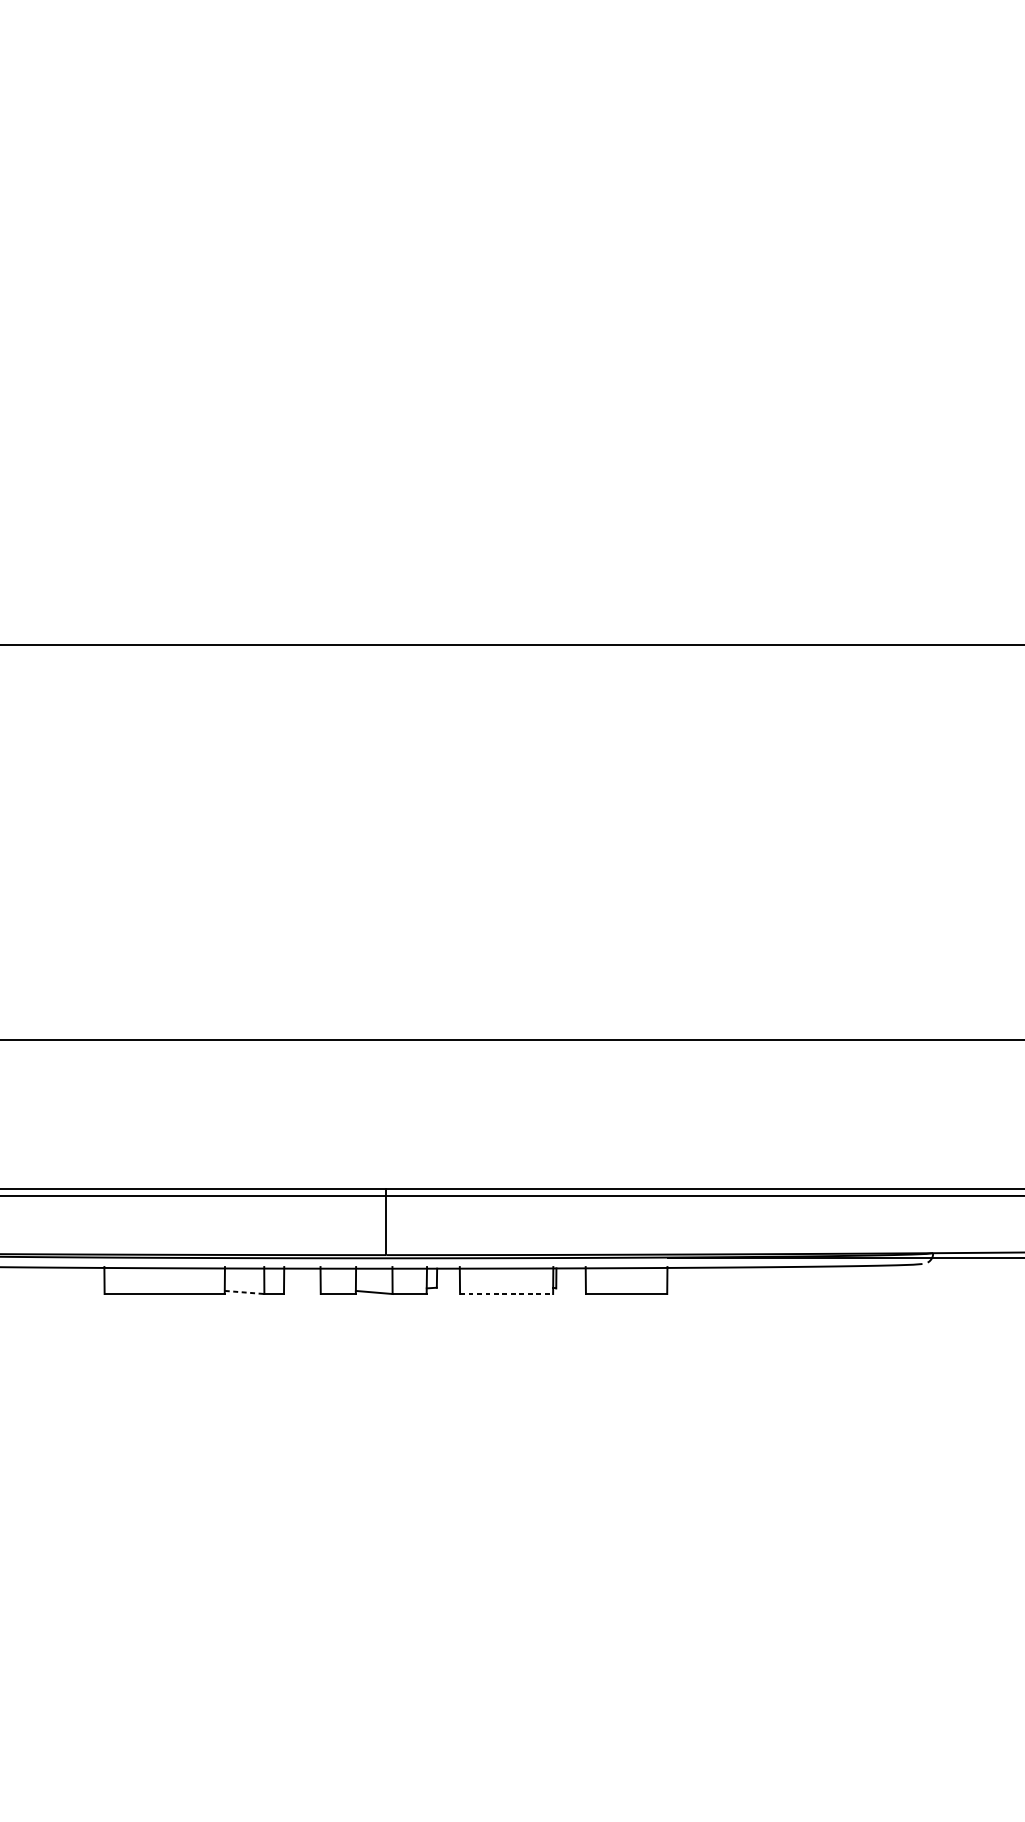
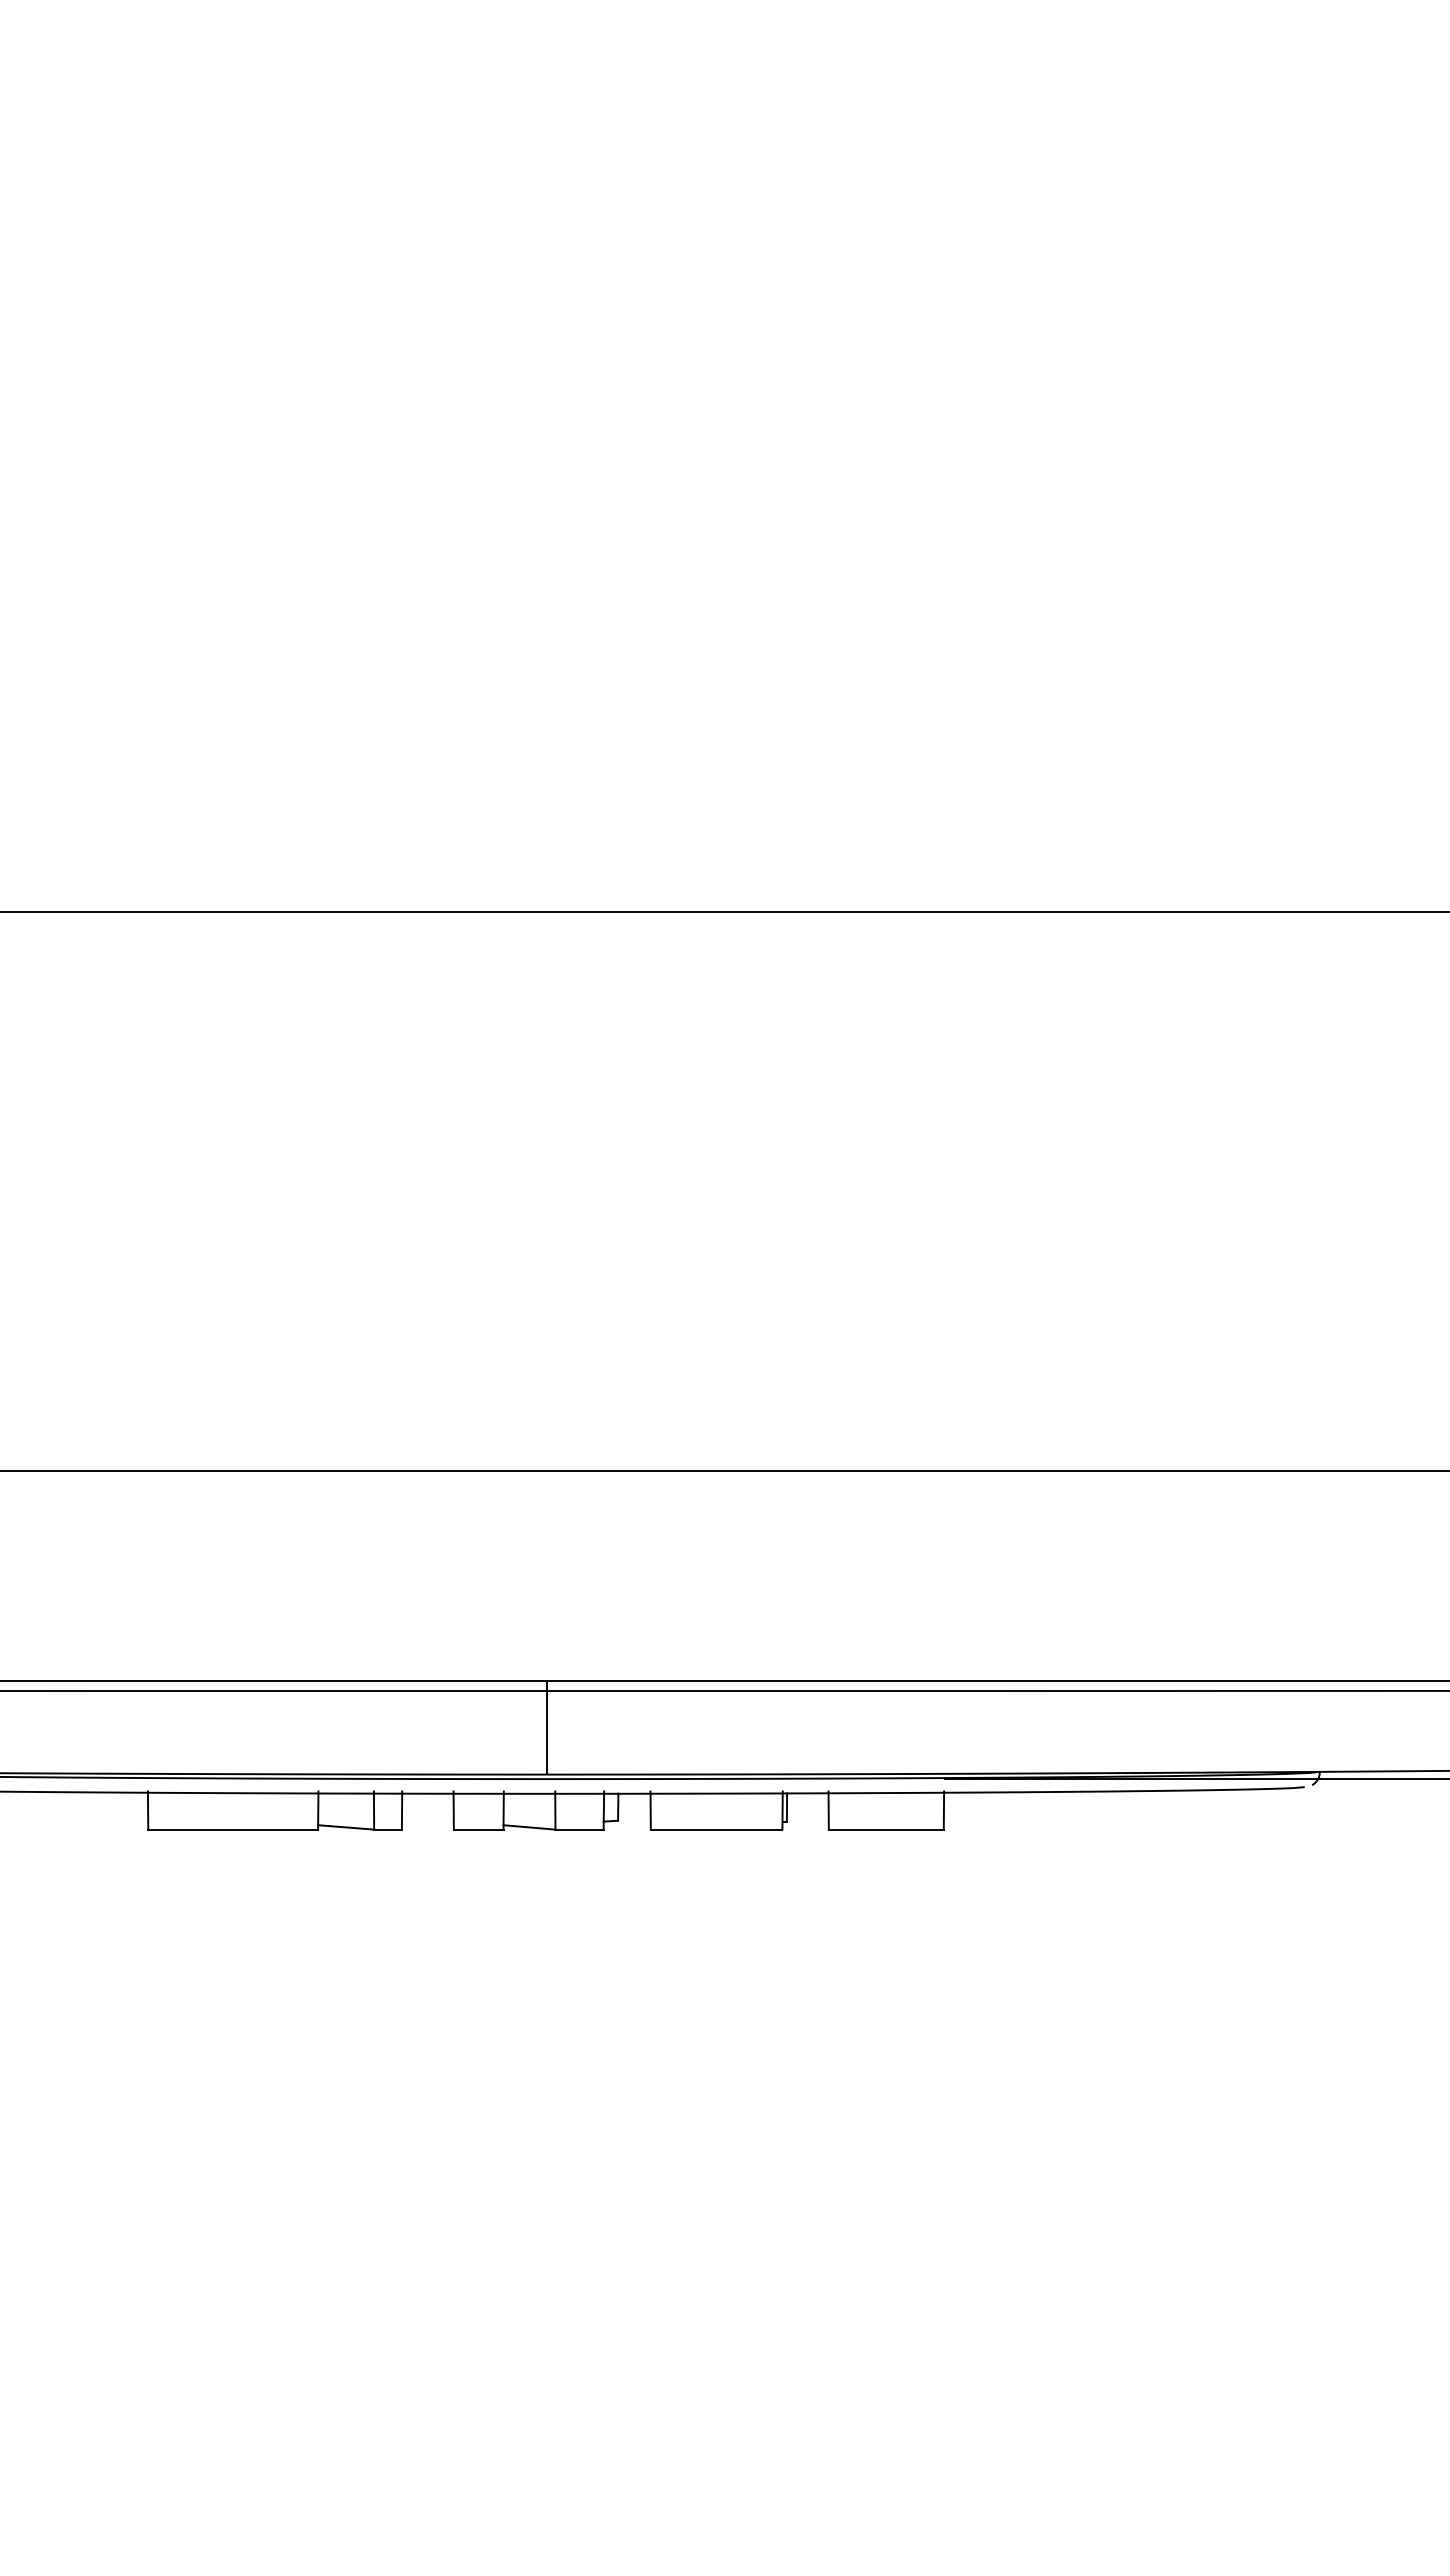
line: (244, 1292) -> (346, 1827), dashed -> solid
line: (506, 1293) -> (716, 1829), dashed -> solid

